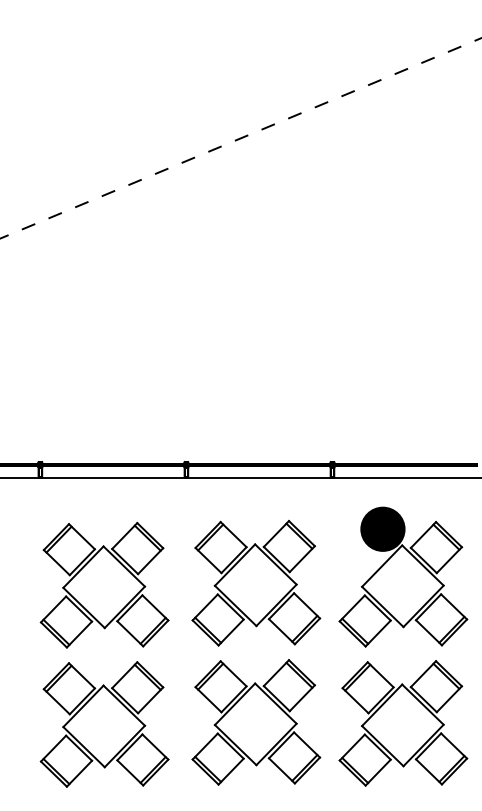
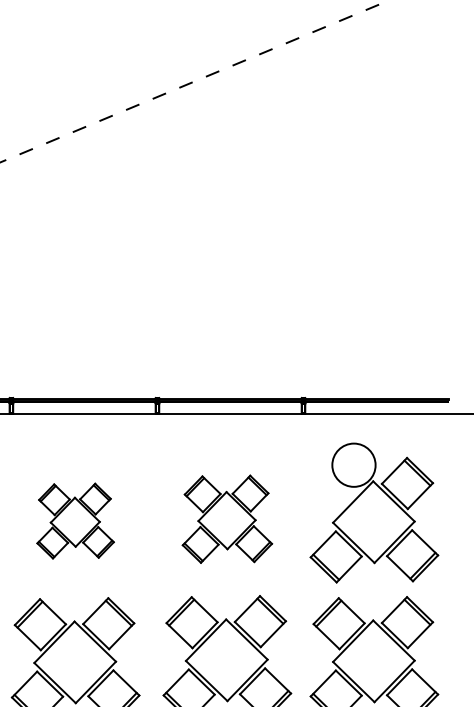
fill: (382, 528) -> (353, 464), removed
part: (256, 583) -> (227, 519), size x0.7
part: (104, 584) -> (75, 520), size x0.6

